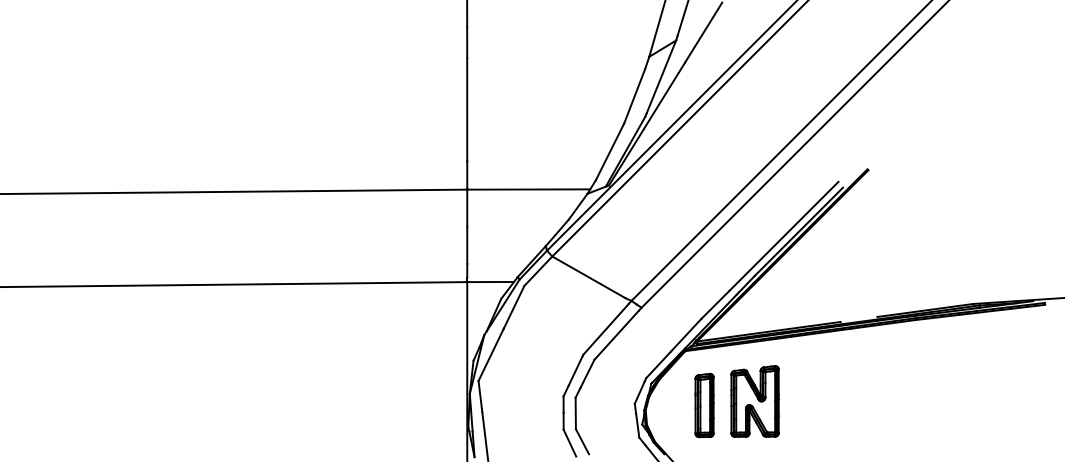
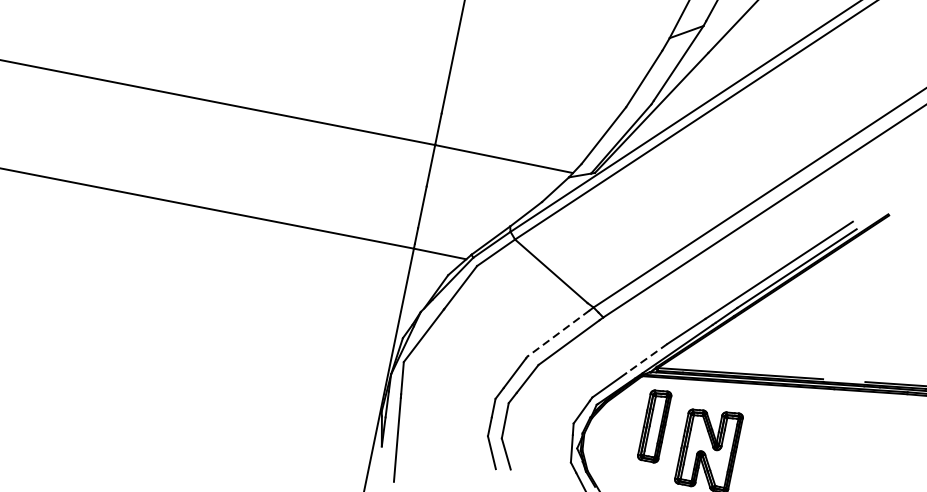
line: (606, 329) -> (559, 333), solid -> dashed
line: (685, 335) -> (646, 358), solid -> dashed
part: (704, 405) -> (654, 425), moved

